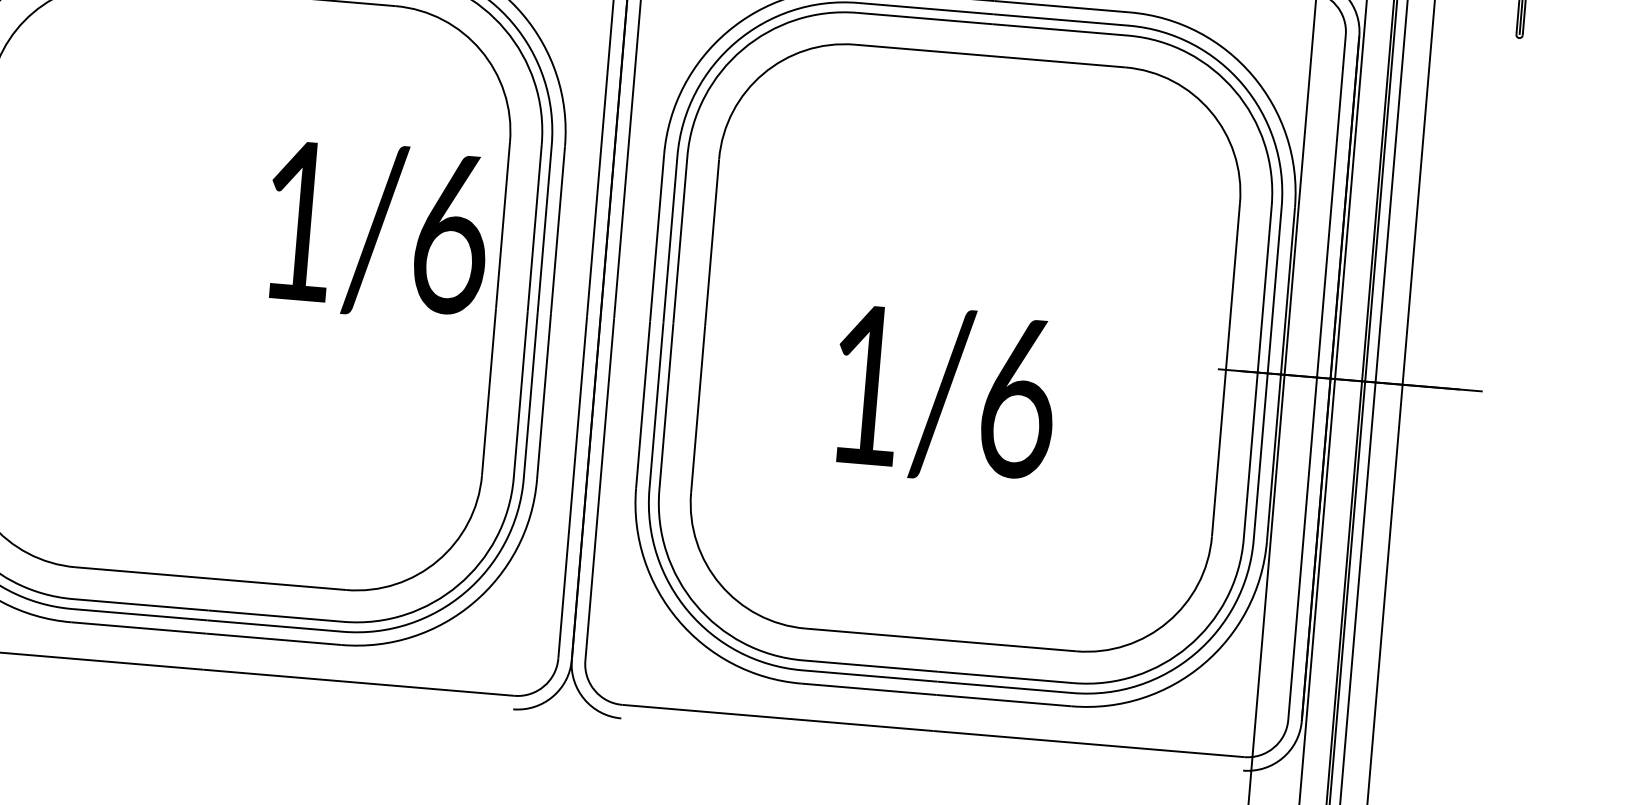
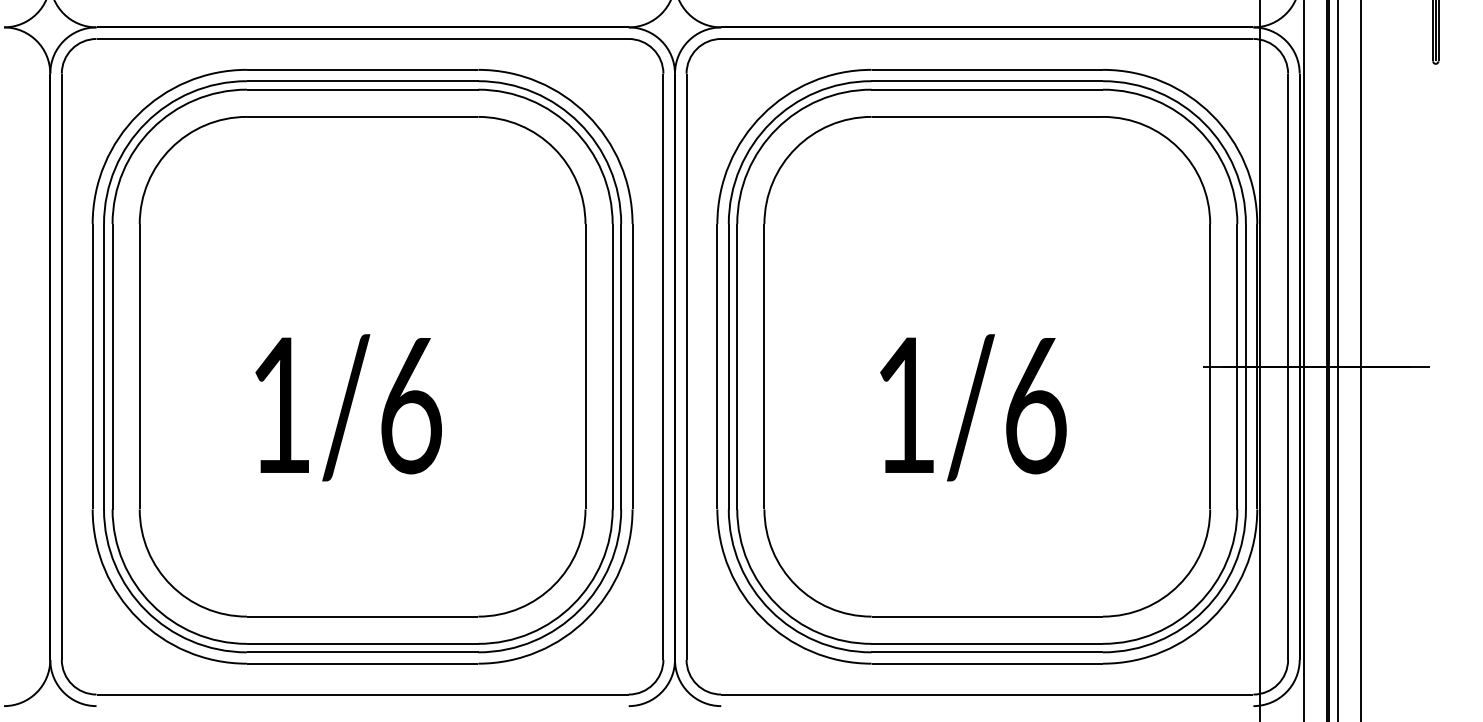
text: (377, 230) -> (348, 407), moved

